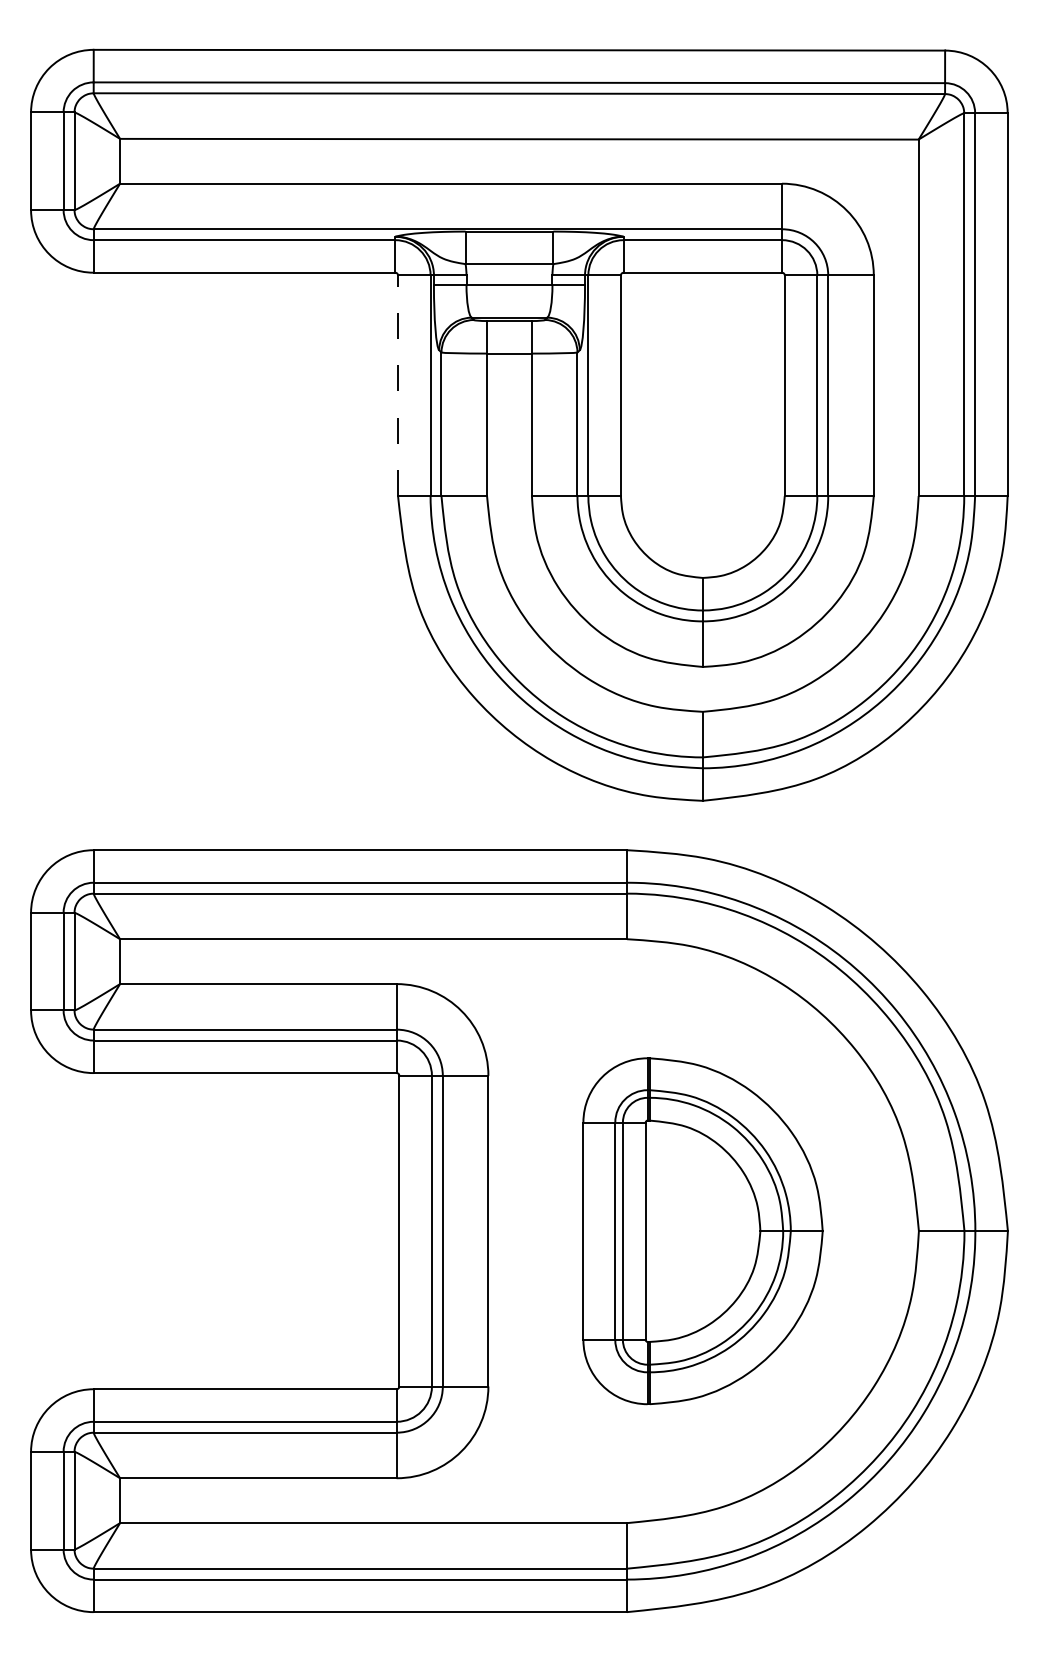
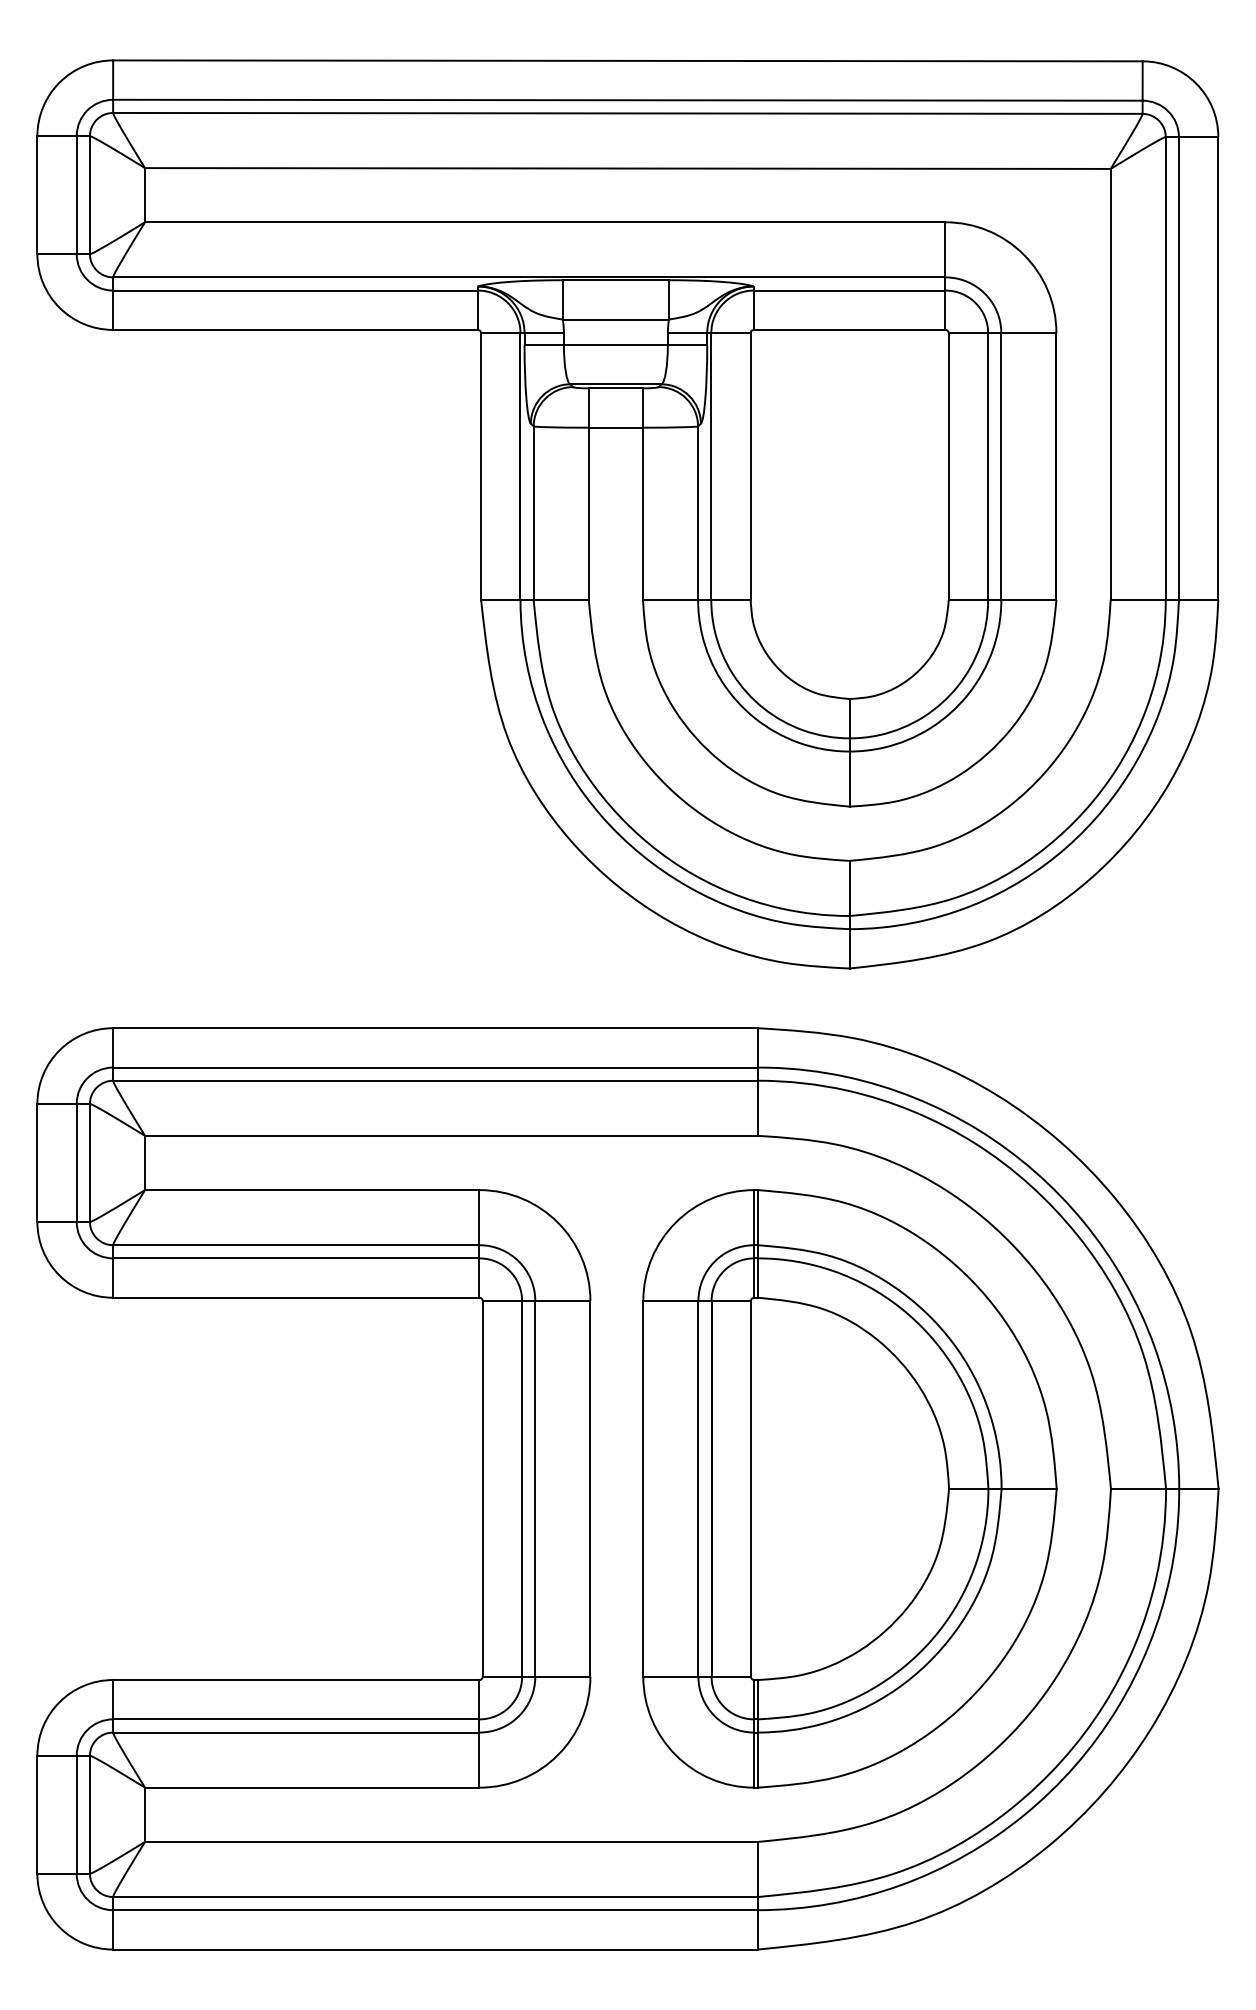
line: (398, 385) -> (481, 466), dashed -> solid
part: (702, 1231) -> (849, 1489), size x1.43

